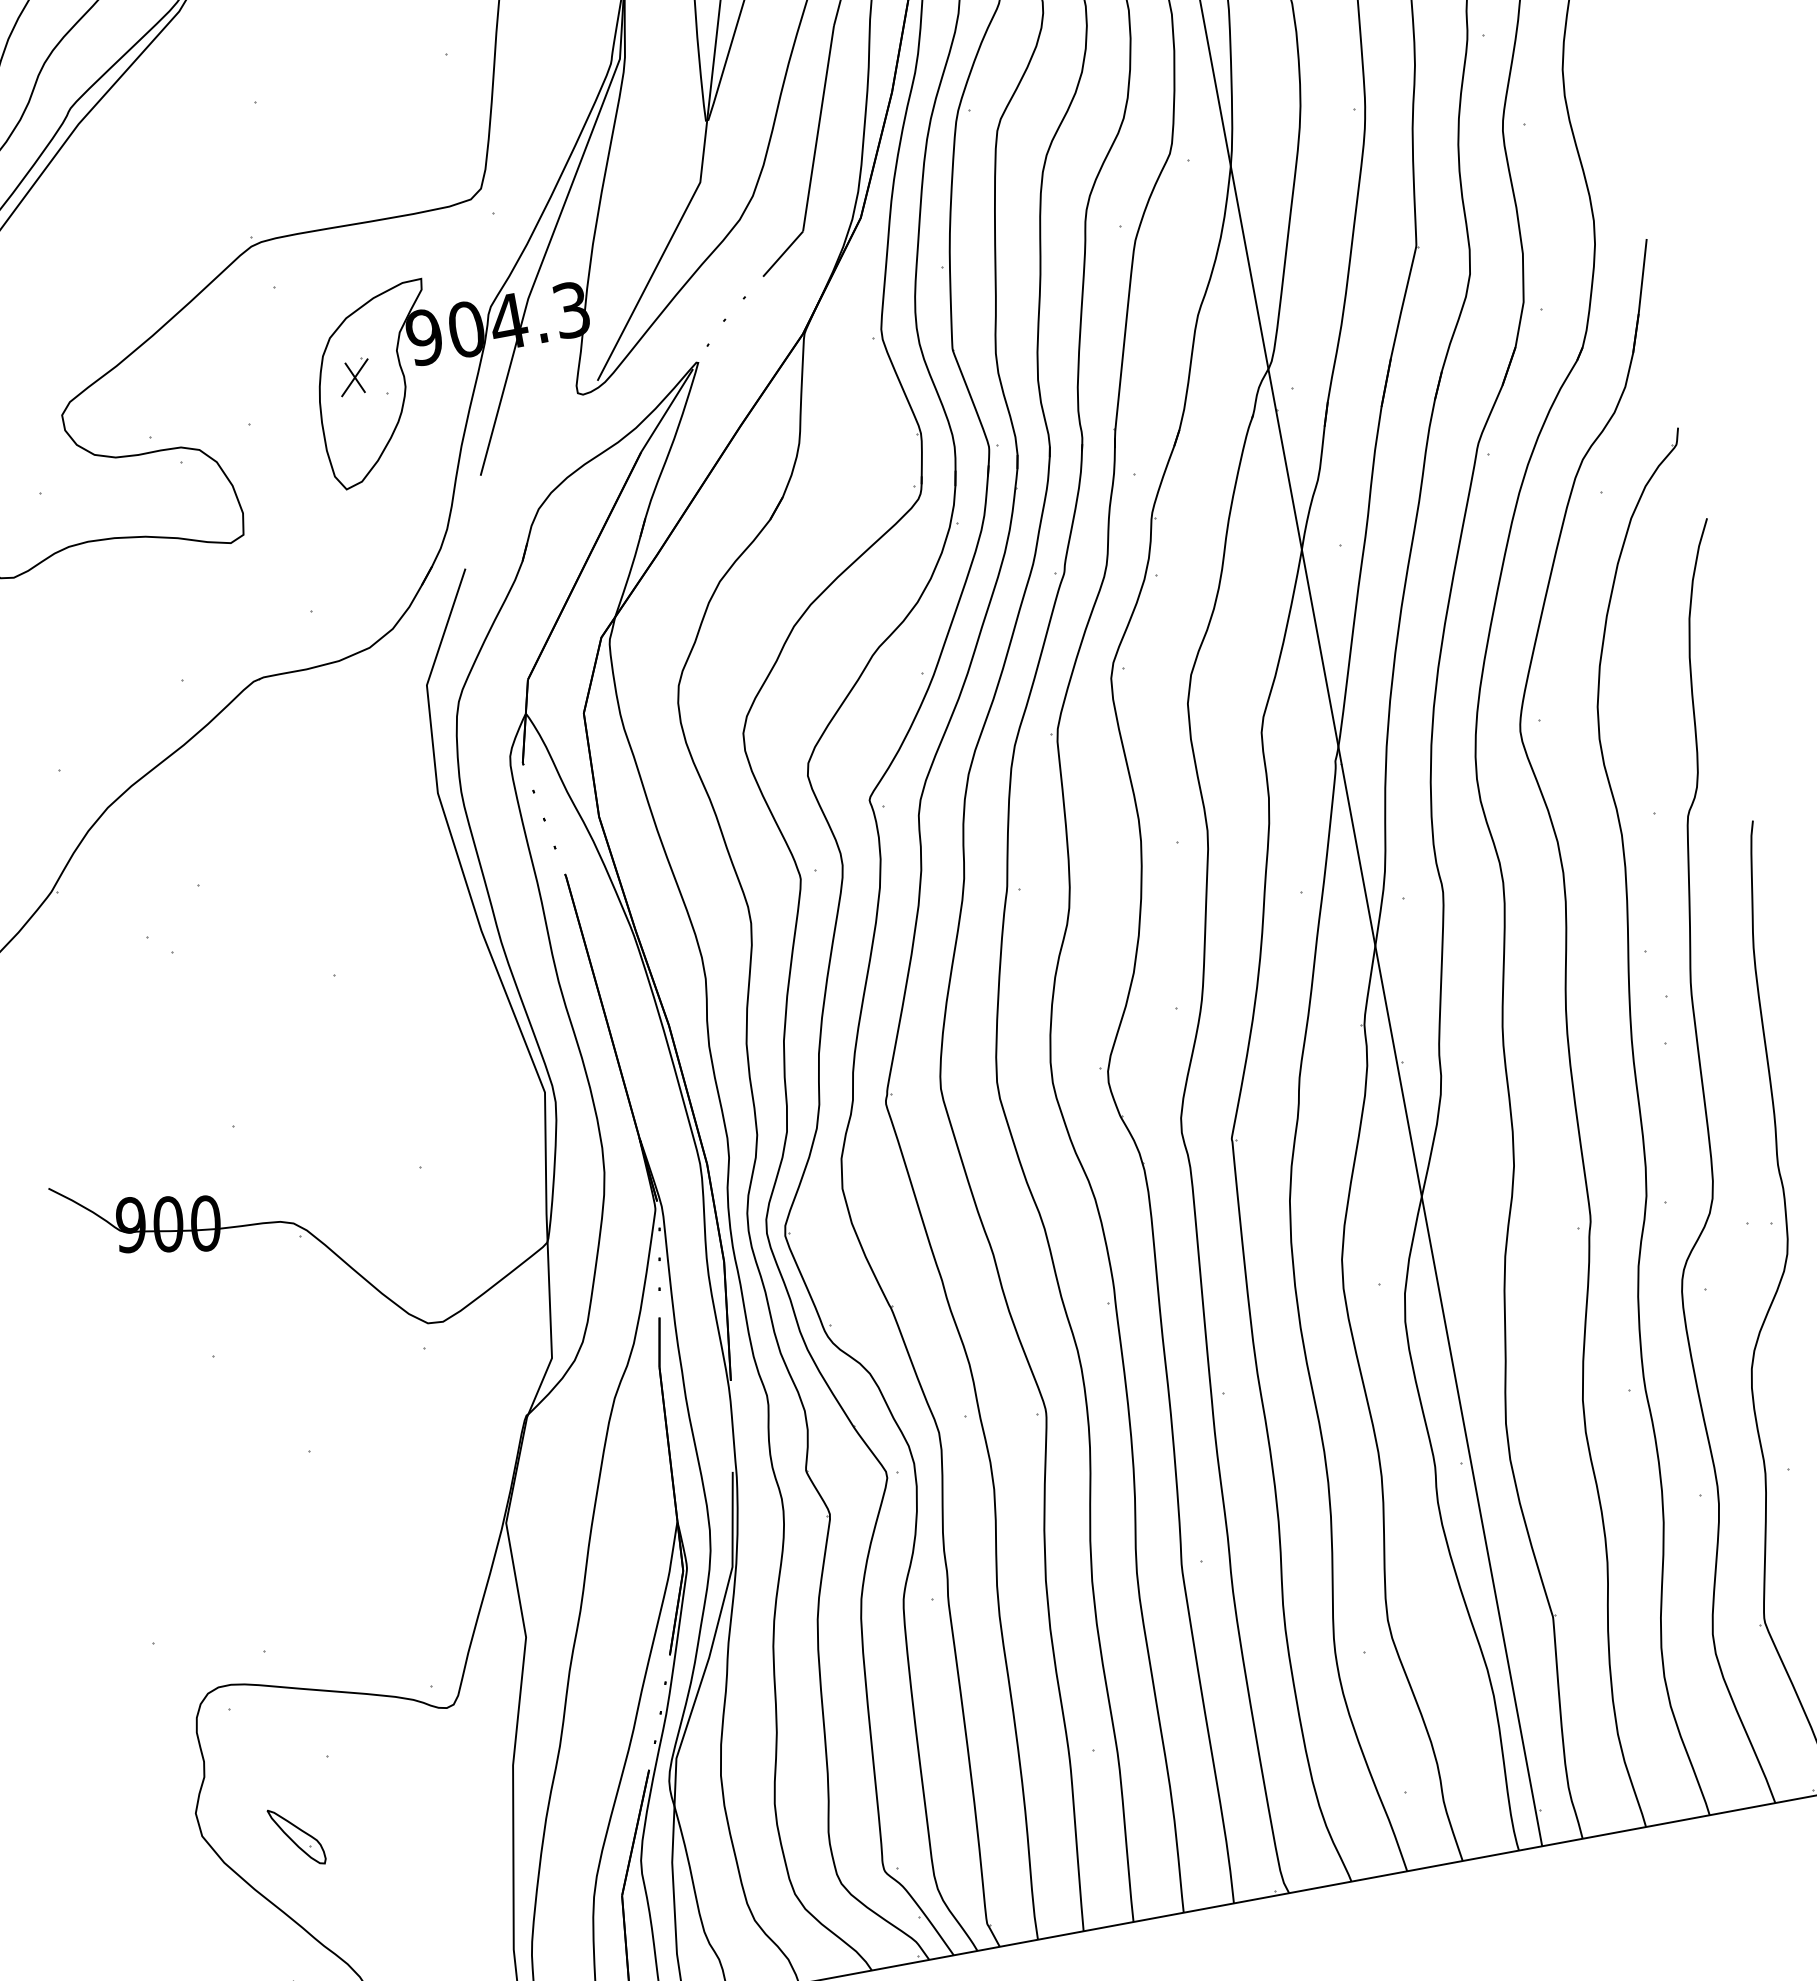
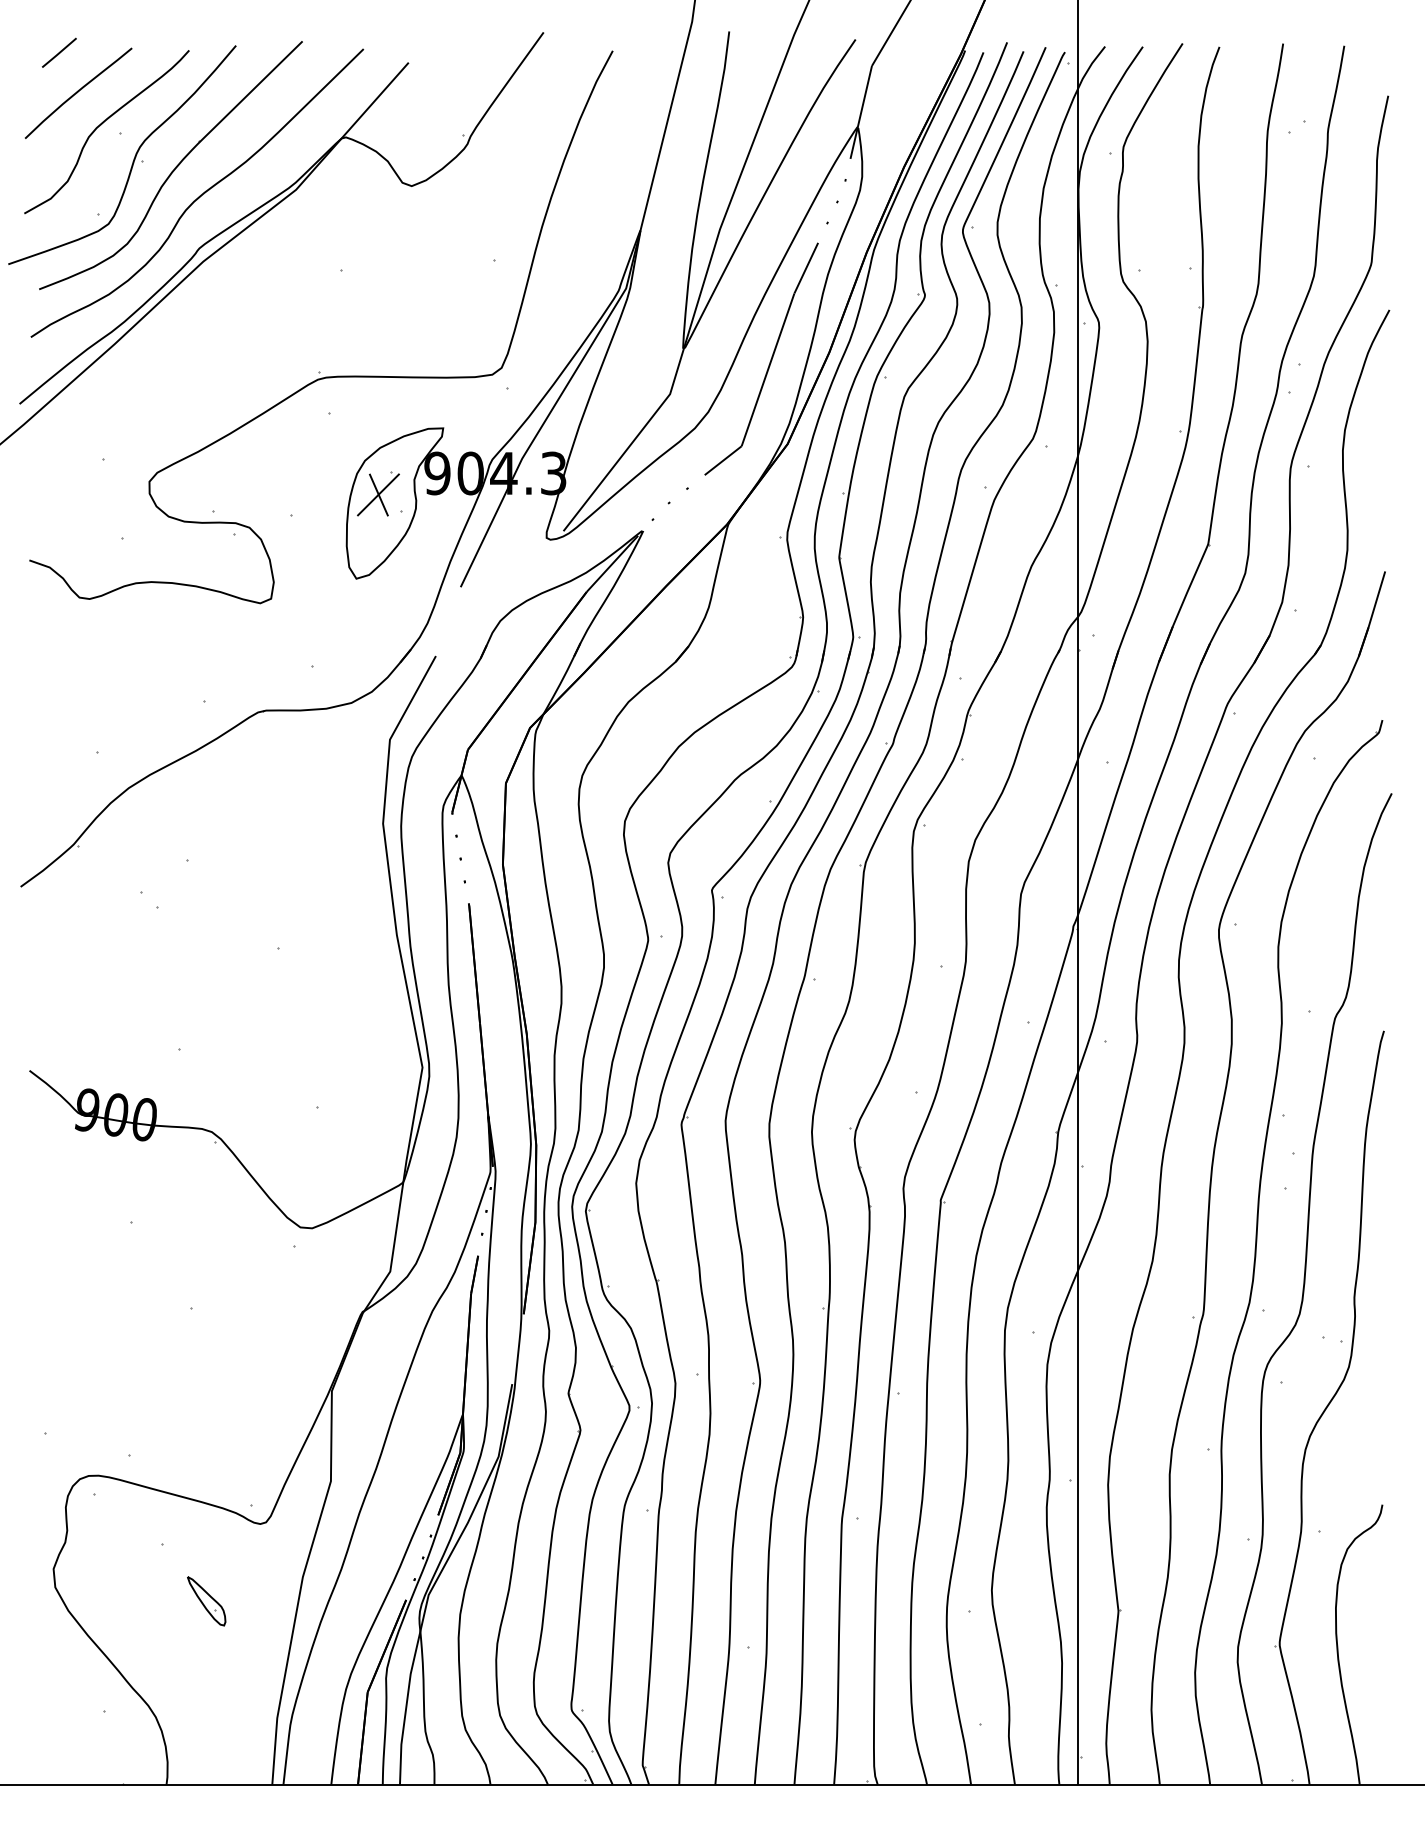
part: (354, 376) -> (378, 493), size x1.67
part: (296, 1837) -> (206, 1601), moved

